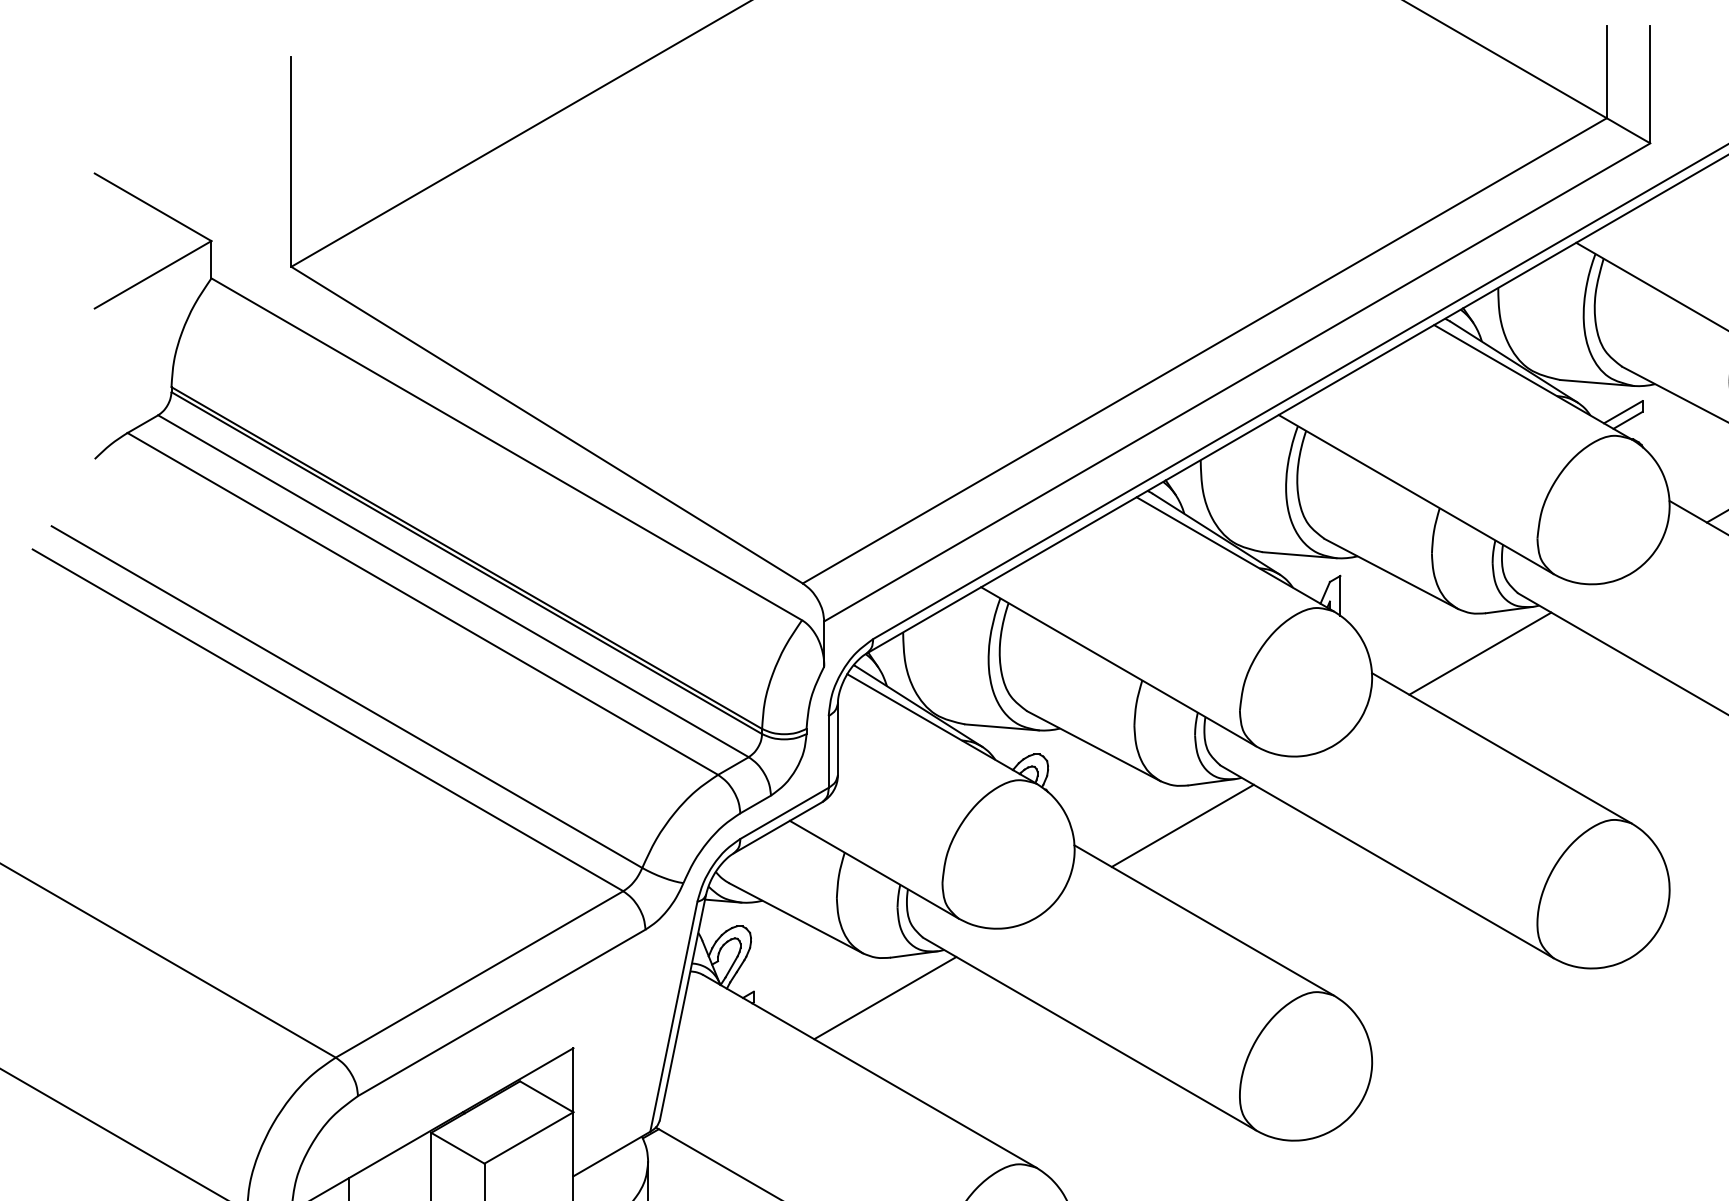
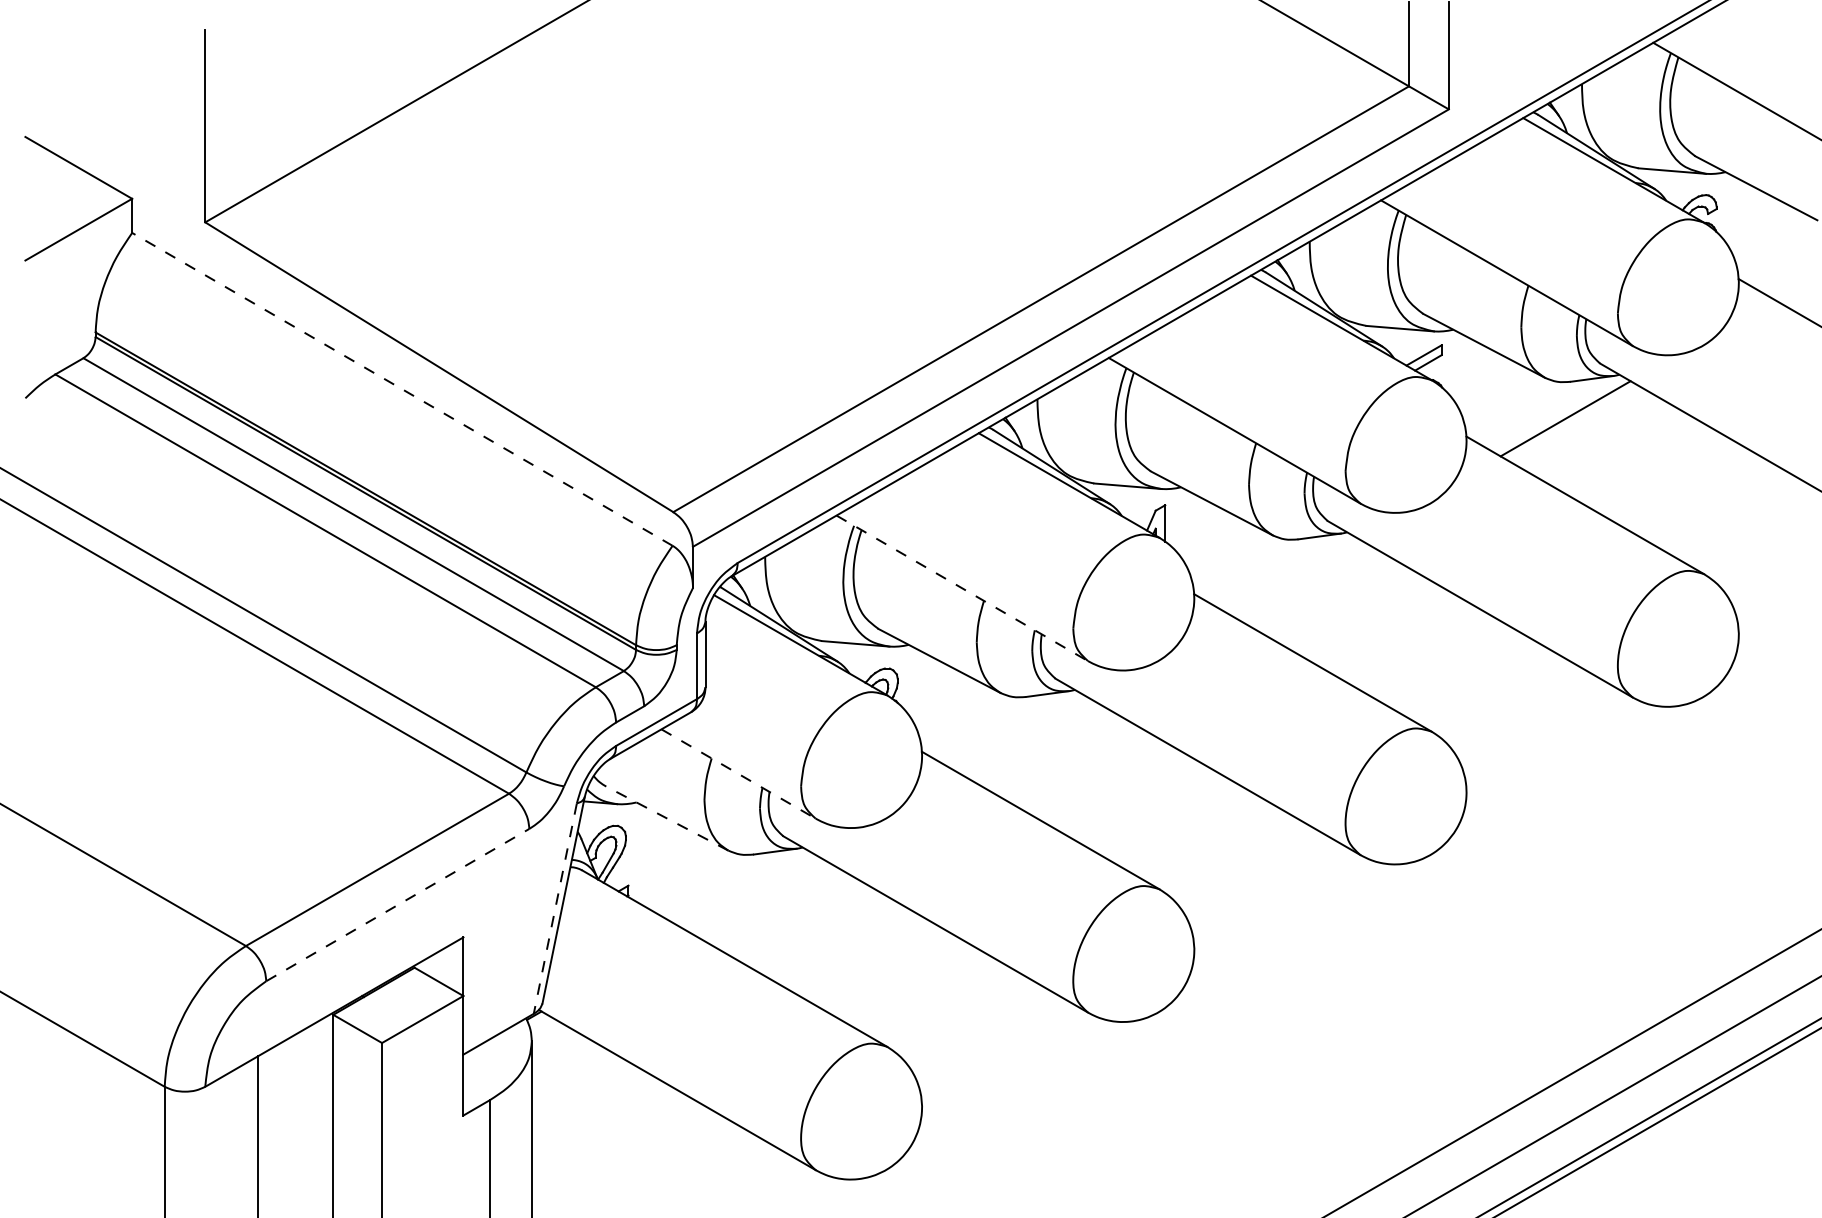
line: (505, 449) -> (401, 389), solid -> dashed
line: (1480, 652) -> (1293, 575), removed
line: (1118, 666) -> (962, 588), solid -> dashed
line: (1183, 825) -> (1021, 733), removed
line: (875, 870) -> (739, 774), solid -> dashed
line: (796, 918) -> (667, 818), solid -> dashed
line: (884, 998) -> (748, 891), removed
line: (501, 1013) -> (397, 905), solid -> dashed
line: (674, 1017) -> (555, 909), solid -> dashed

